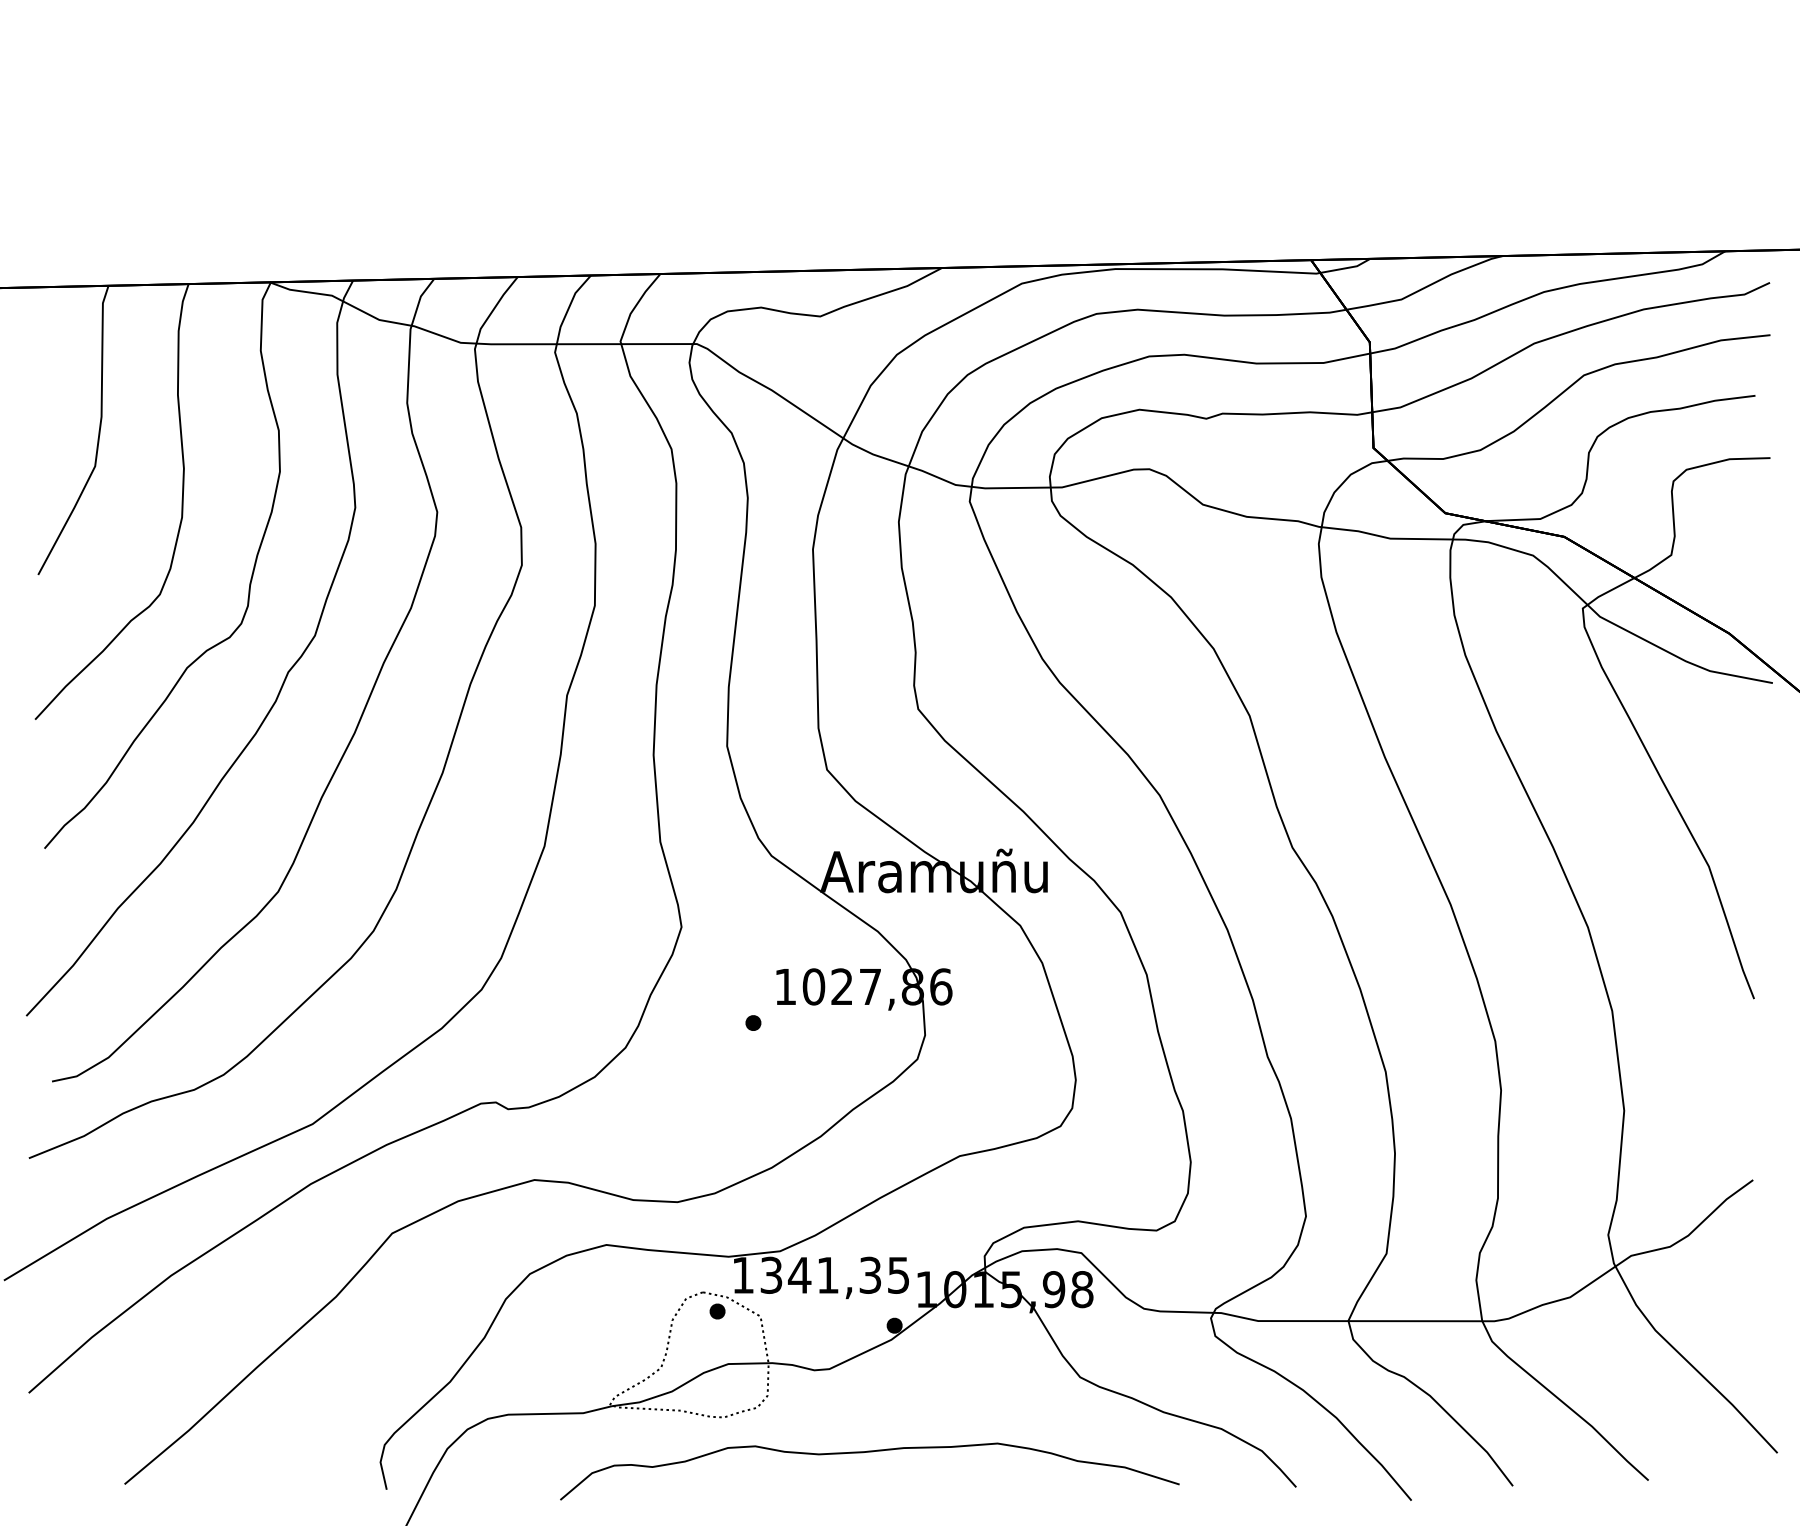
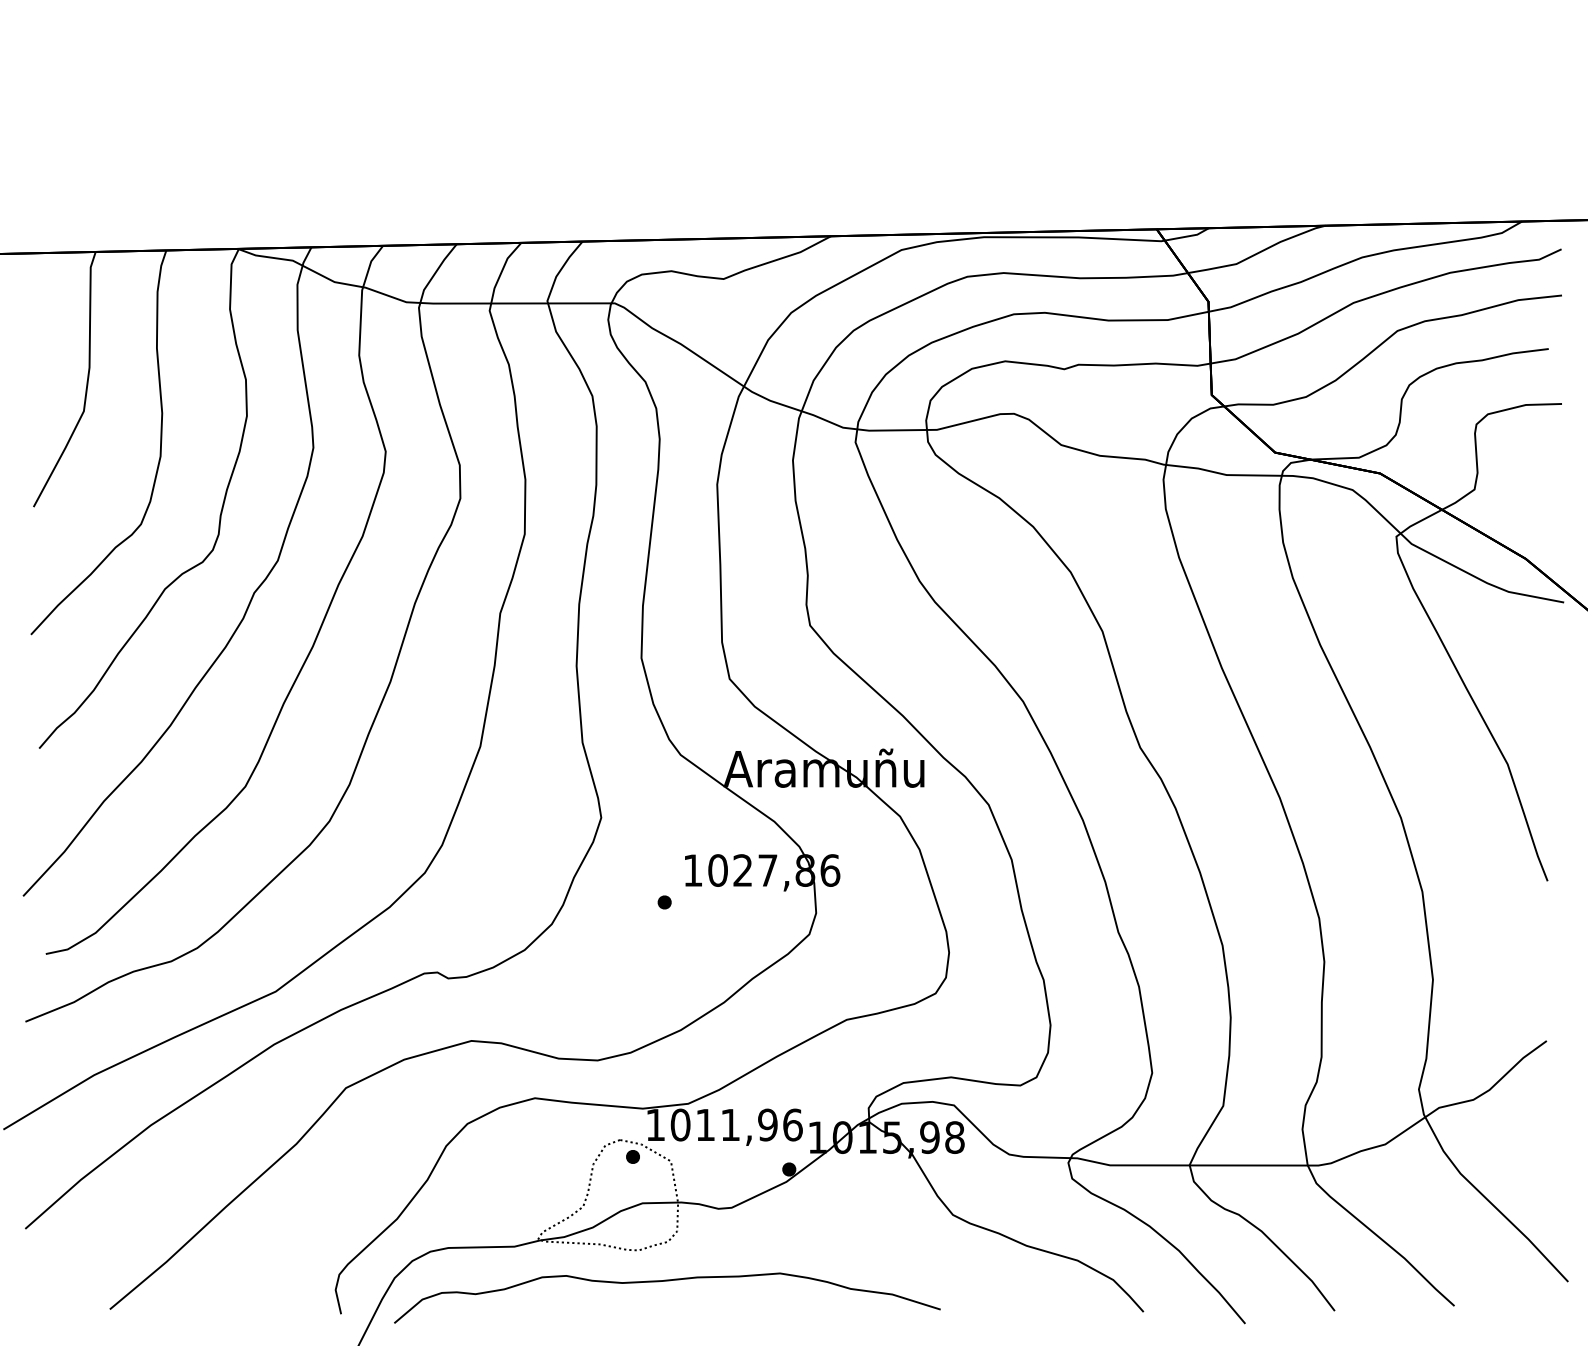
text: (834, 1274) -> (736, 1124), 1341,35 -> 1011,96
curve: (869, 1452) -> (667, 1281), moved

